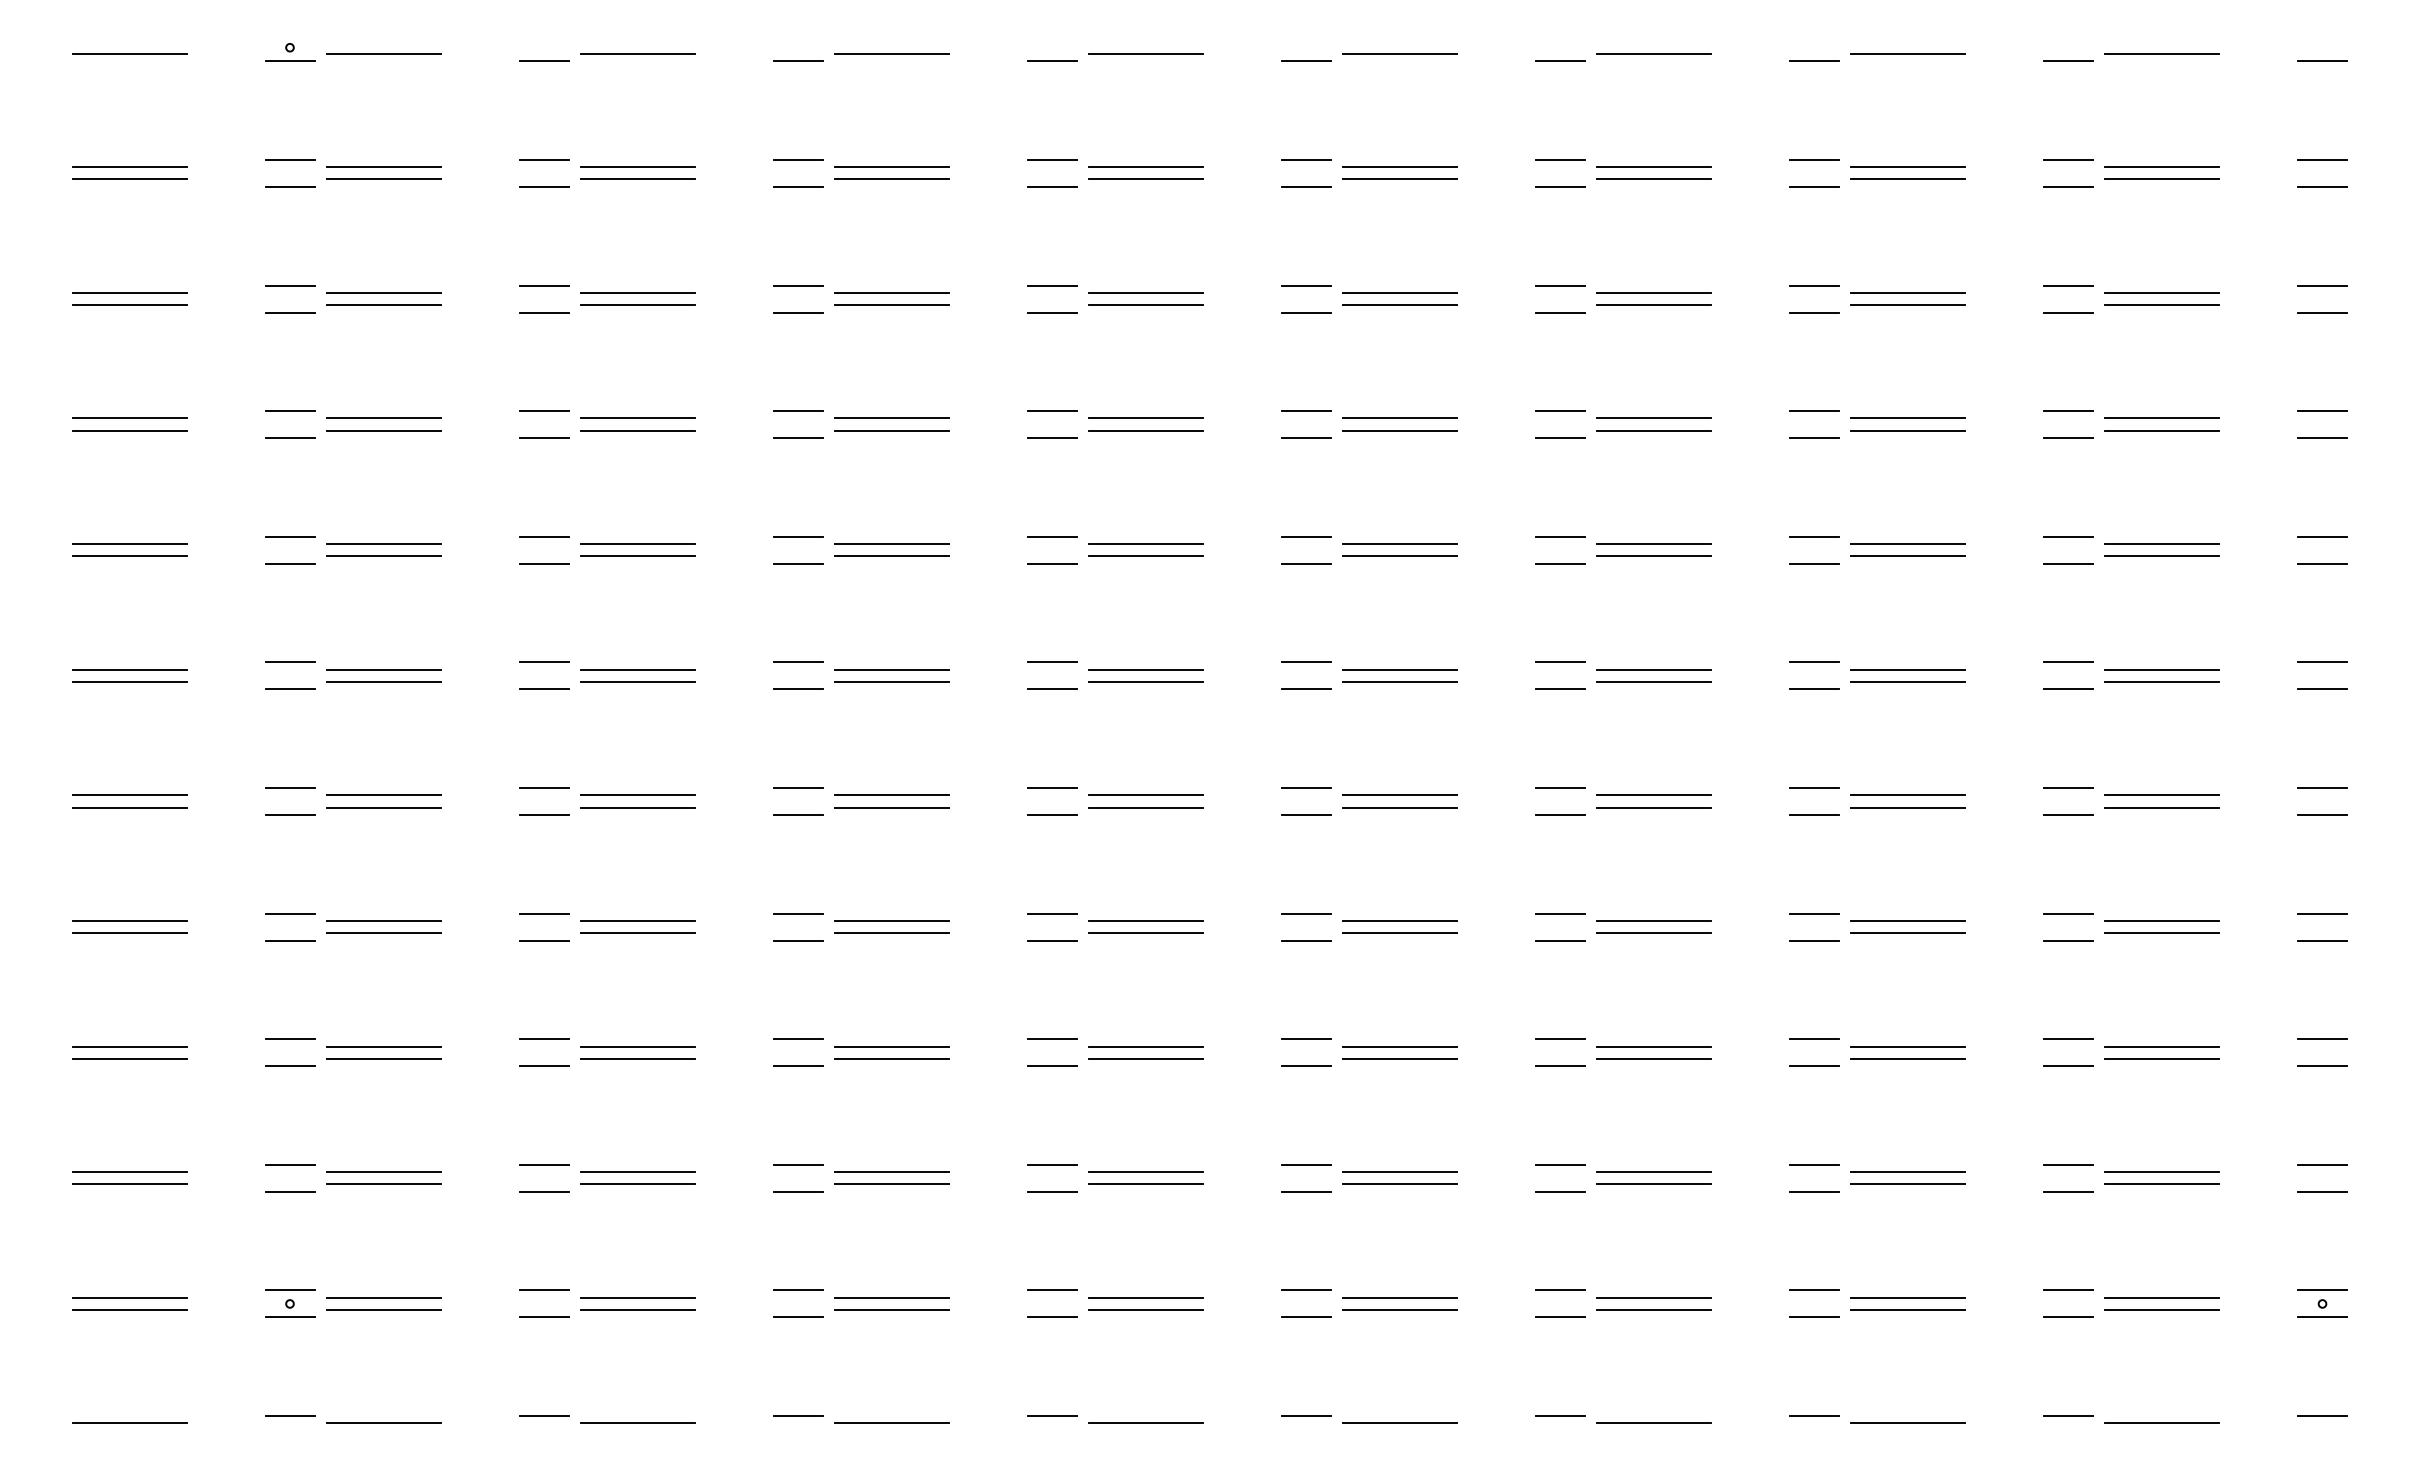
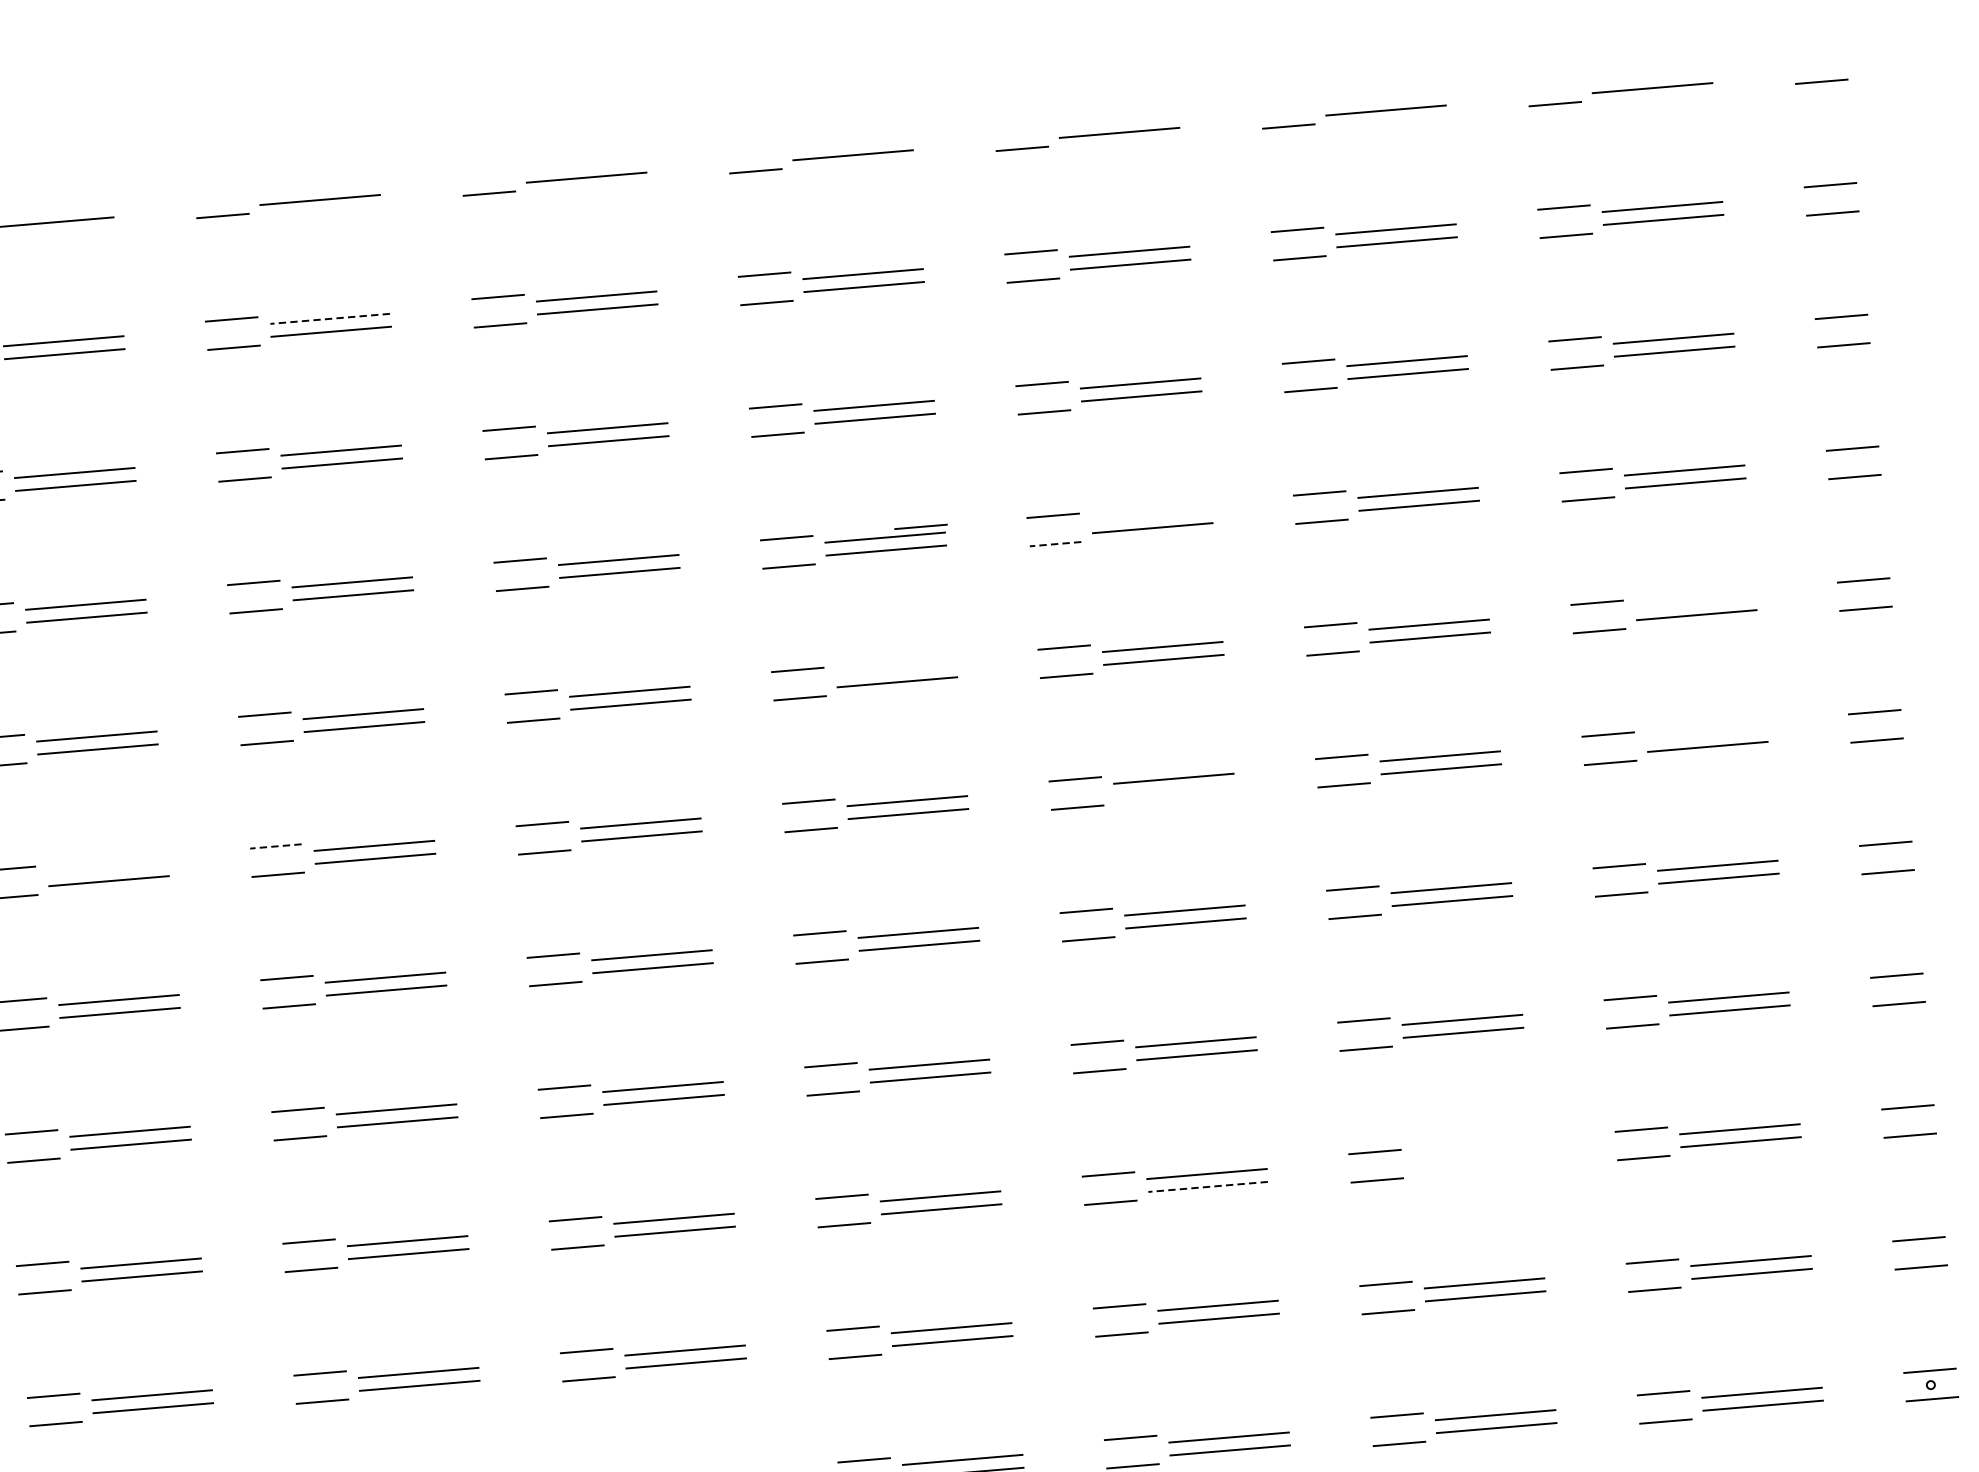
line: (891, 167) -> (329, 319), solid -> dashed
line: (1434, 410) -> (920, 526), added
line: (1653, 418) -> (1151, 515), removed
line: (1560, 438) -> (1055, 544), solid -> dashed
line: (1399, 544) -> (895, 669), removed
line: (2162, 544) -> (1696, 602), removed
line: (798, 662) -> (275, 846), solid -> dashed
line: (637, 669) -> (107, 868), removed
line: (2162, 669) -> (1707, 733), removed
line: (1653, 681) -> (1174, 791), removed
line: (1908, 1046) -> (1473, 1151), removed
line: (1653, 1058) -> (1207, 1186), solid -> dashed
line: (1908, 1058) -> (1475, 1164), removed

